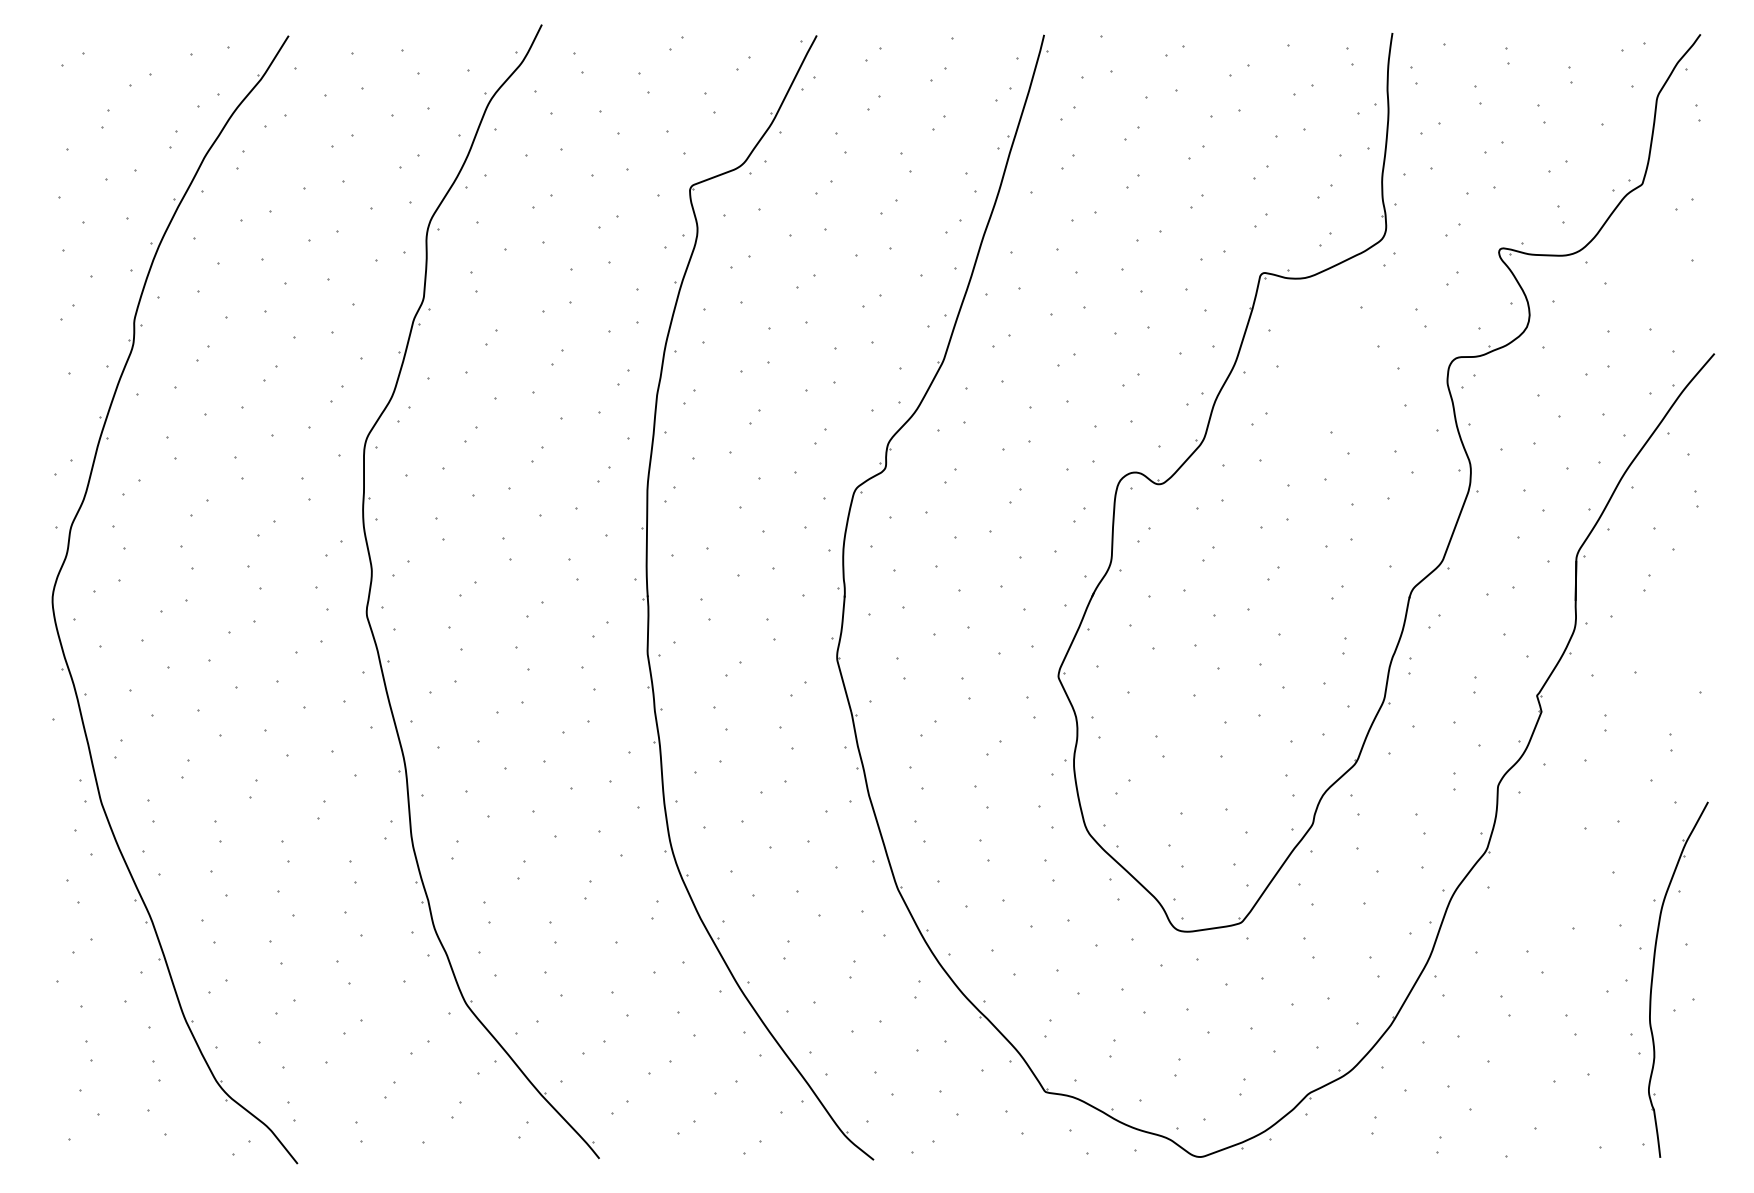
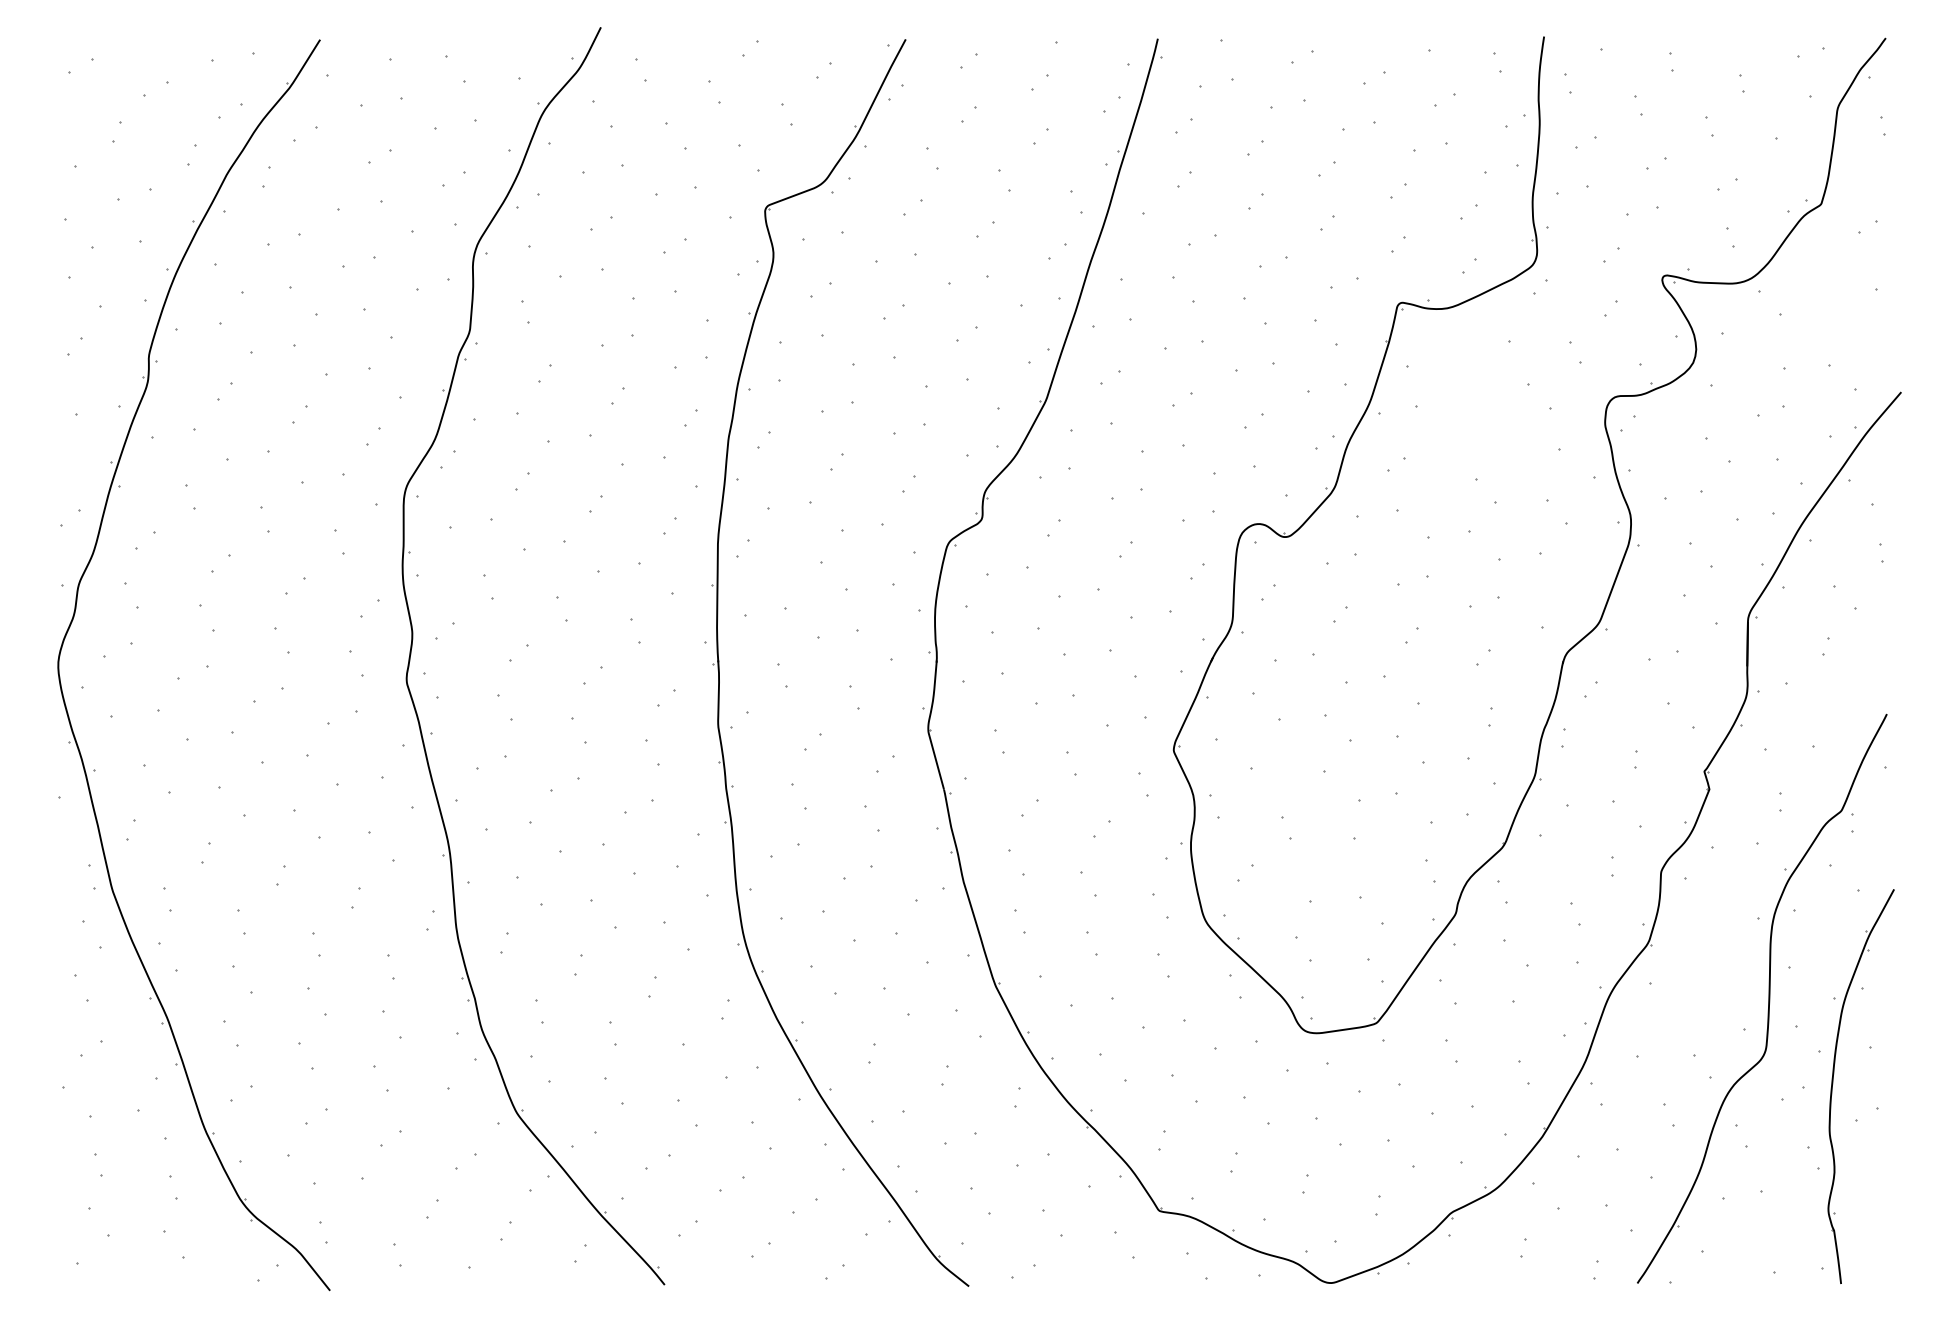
part: (1589, 900) -> (1762, 998), added

